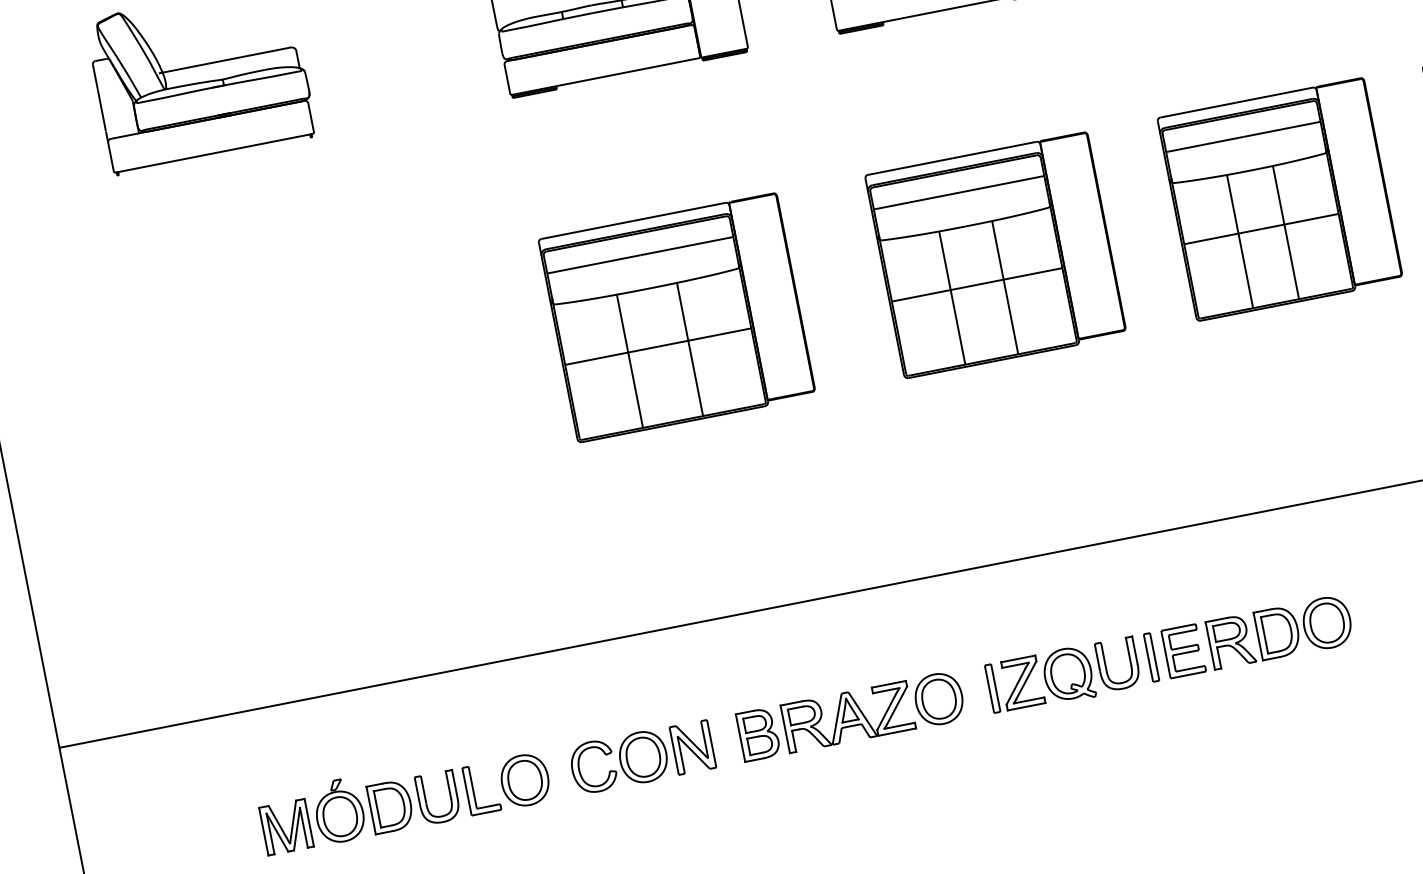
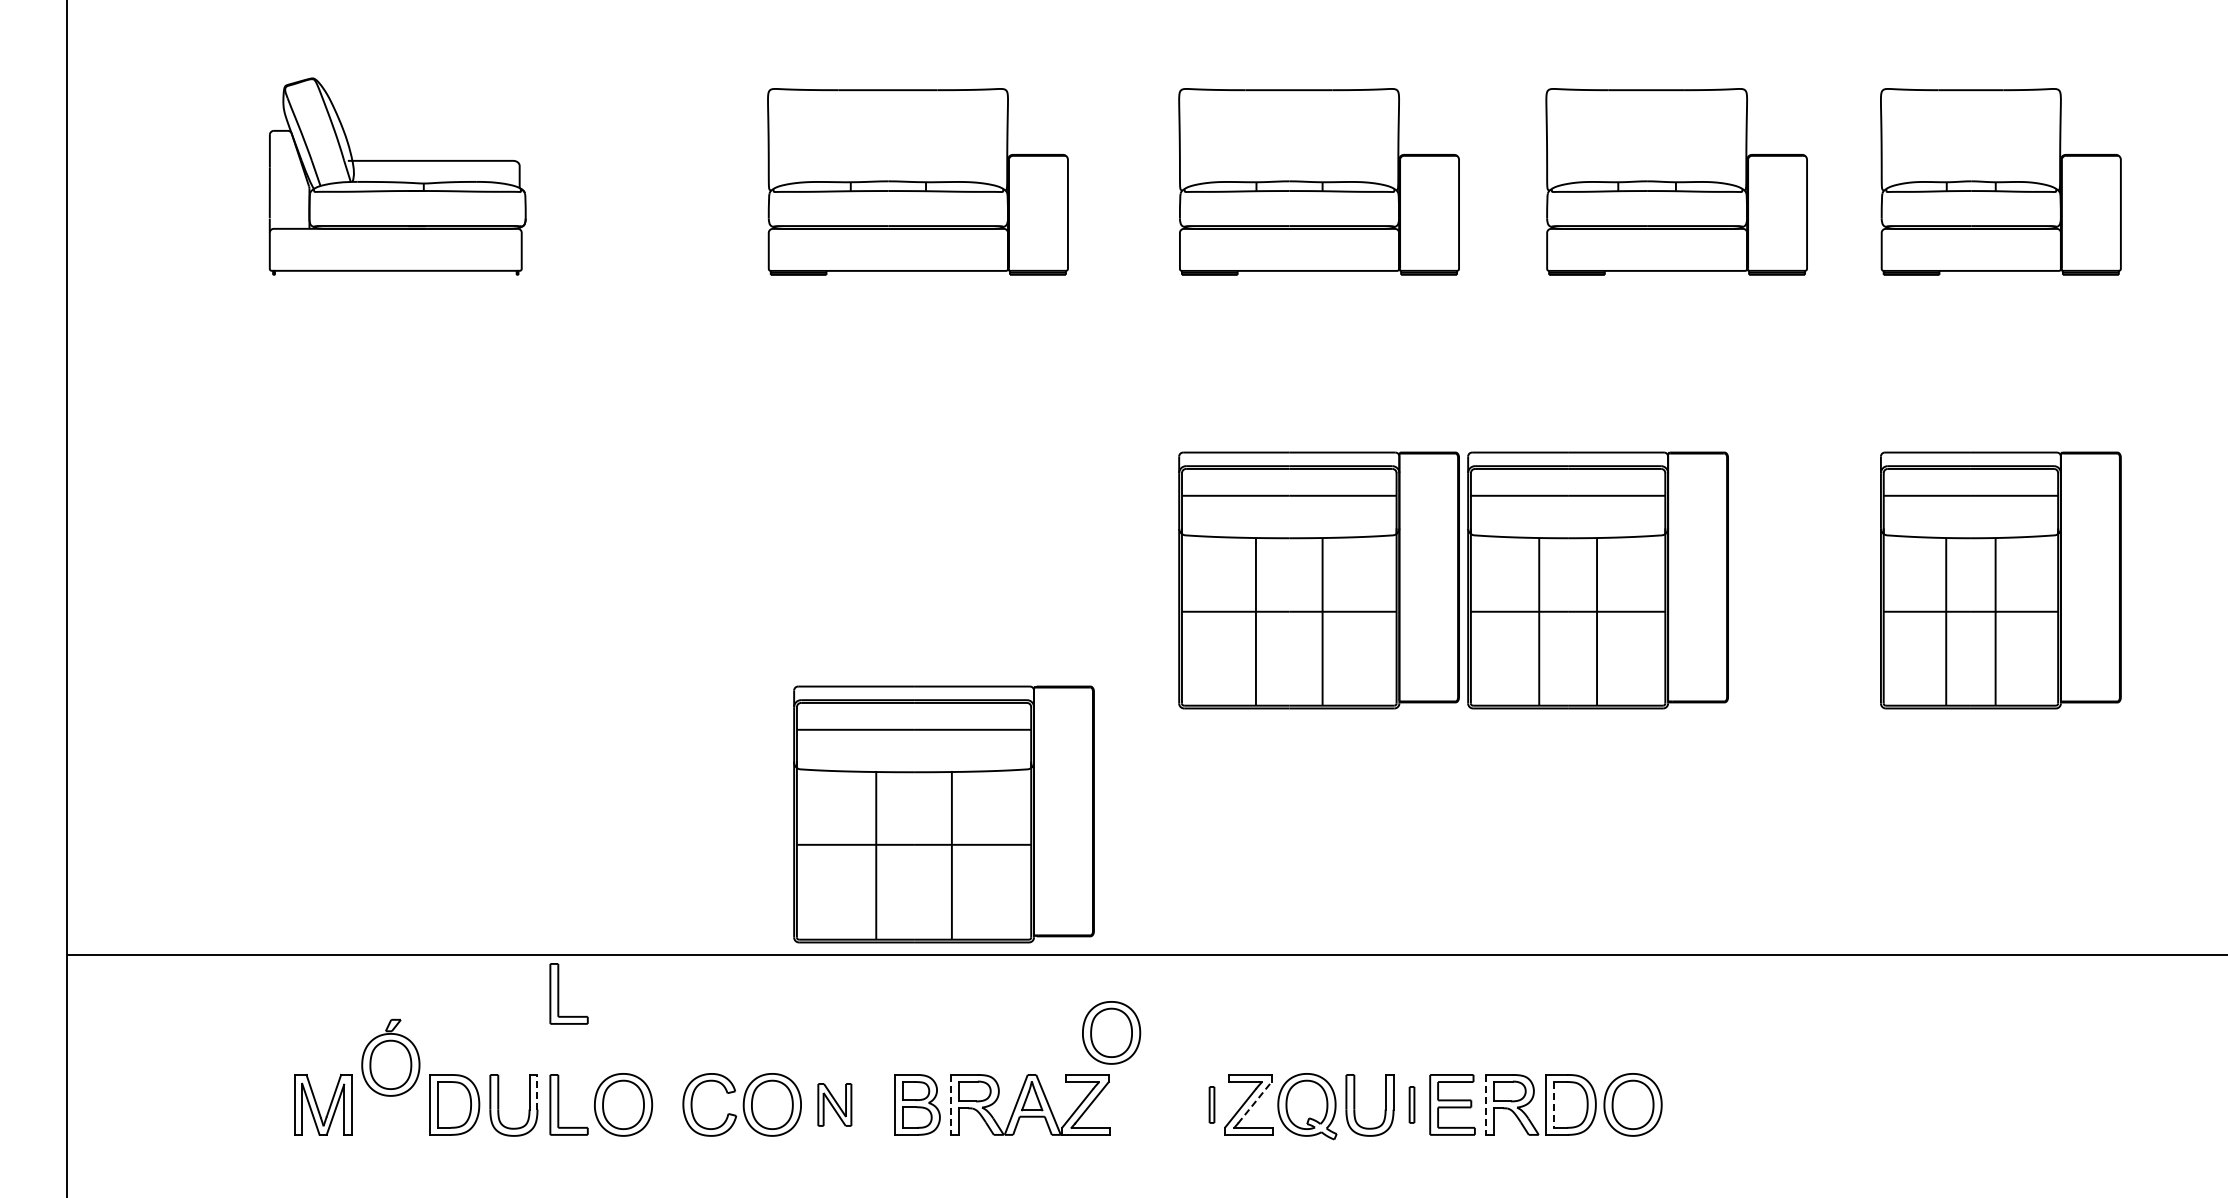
part: (1279, 199) -> (1597, 580), moved
part: (676, 317) -> (943, 814), moved
line: (1264, 634) -> (1554, 1104), solid -> dashed
line: (1209, 645) -> (1485, 1104), solid -> dashed
part: (1151, 657) -> (1411, 1104), size x0.6
line: (1026, 680) -> (1254, 1102), solid -> dashed
part: (992, 688) -> (1211, 1104), size x0.6
part: (938, 698) -> (1111, 1032), moved
part: (456, 701) -> (559, 993), added
line: (784, 729) -> (950, 1104), solid -> dashed
part: (692, 747) -> (834, 1104), size x0.7
line: (454, 783) -> (537, 1091), solid -> dashed
part: (338, 810) -> (390, 1057), moved

